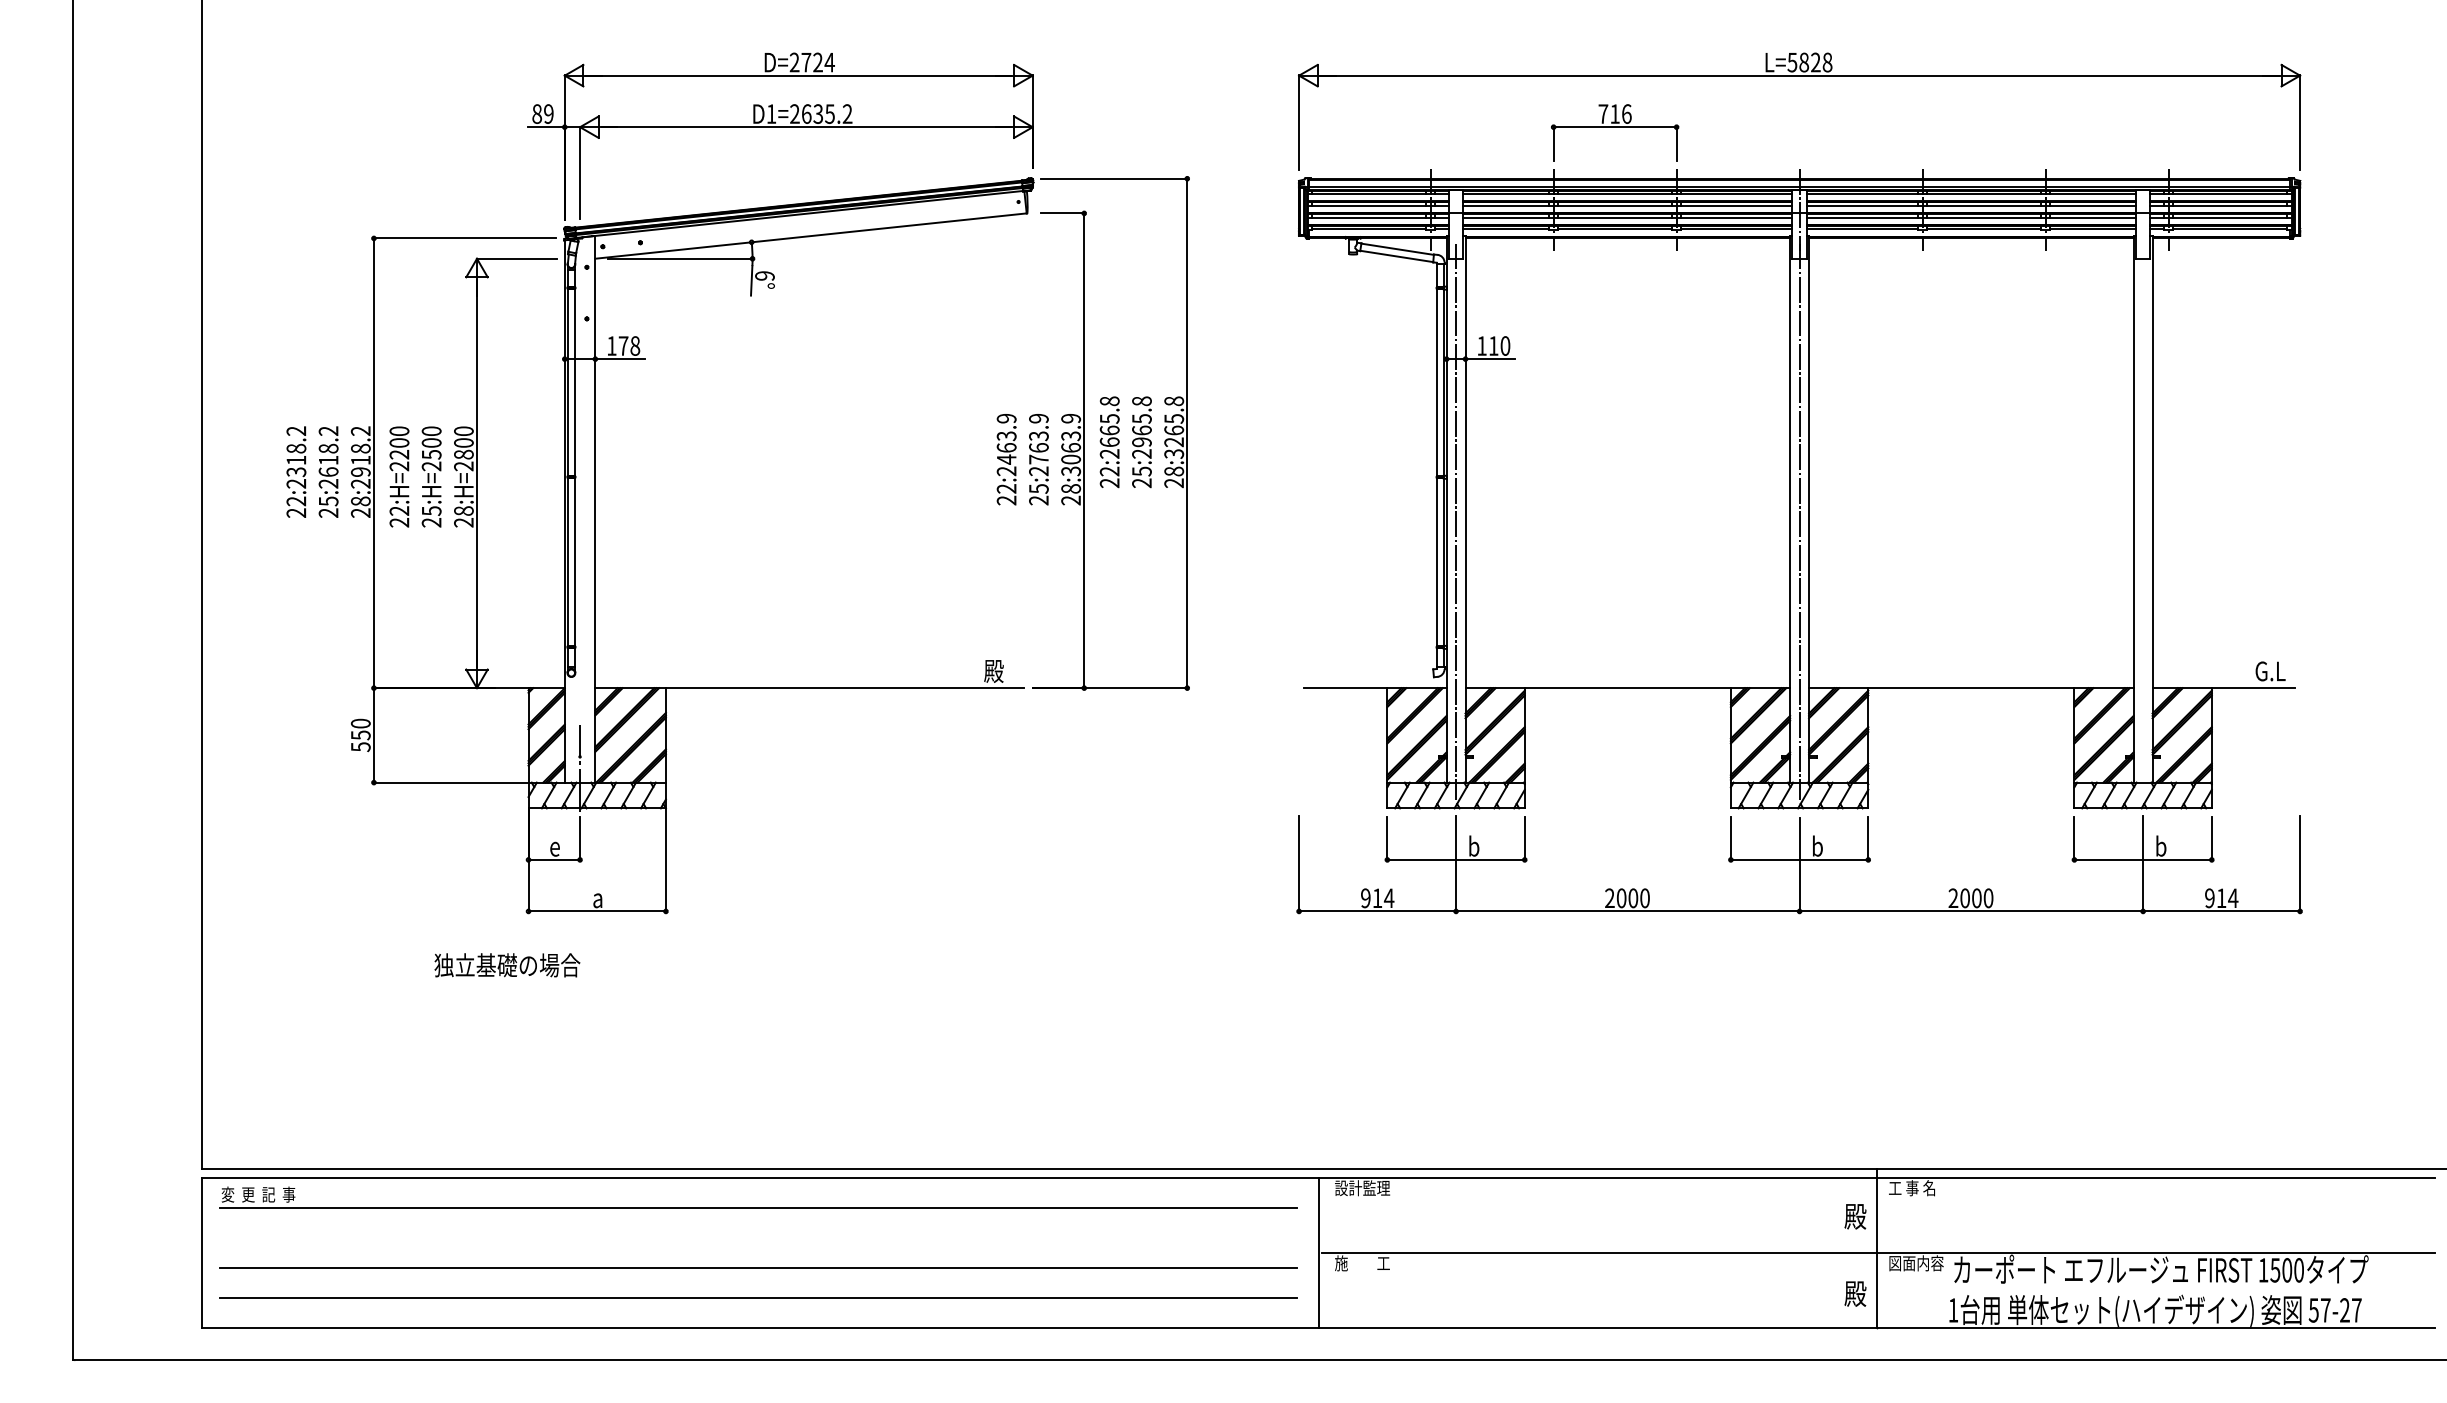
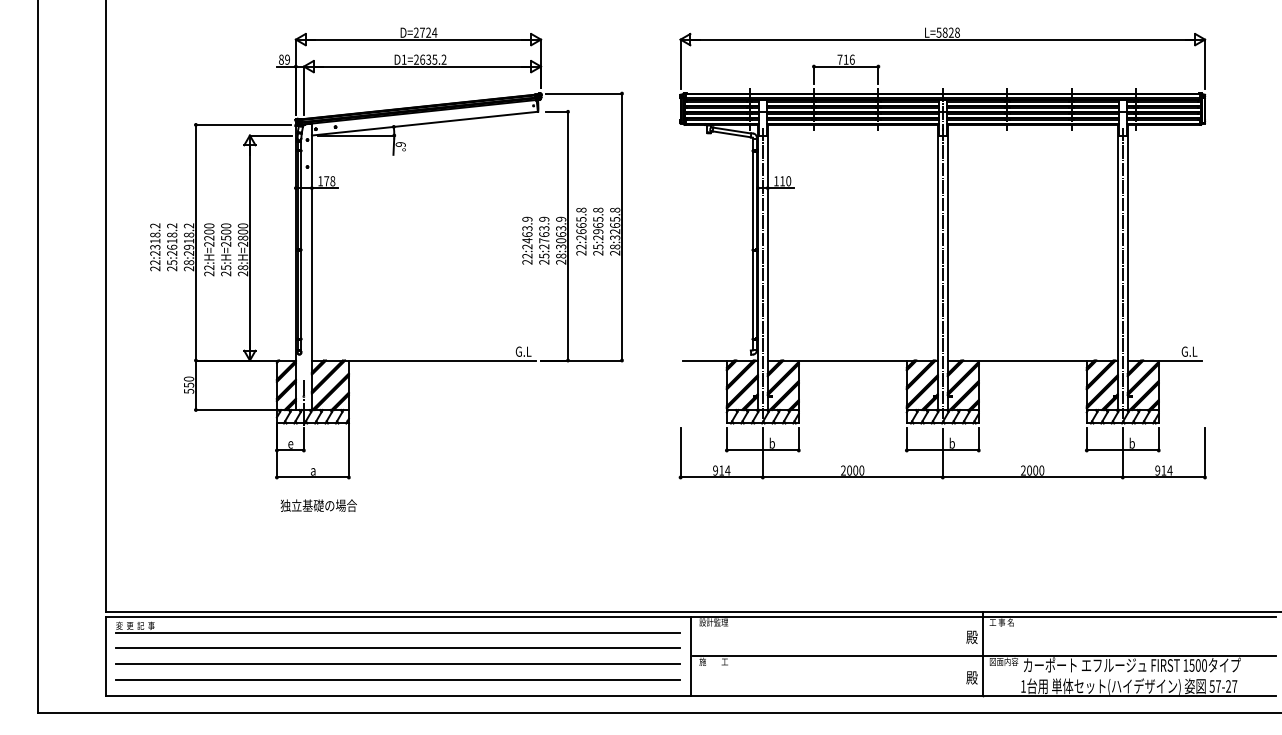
line: (2142, 520) -> (1122, 272), added
text: (999, 670) -> (523, 351), 殿 -> G.L
text: (506, 964) -> (318, 505), moved
line: (758, 1237) -> (397, 648), added

